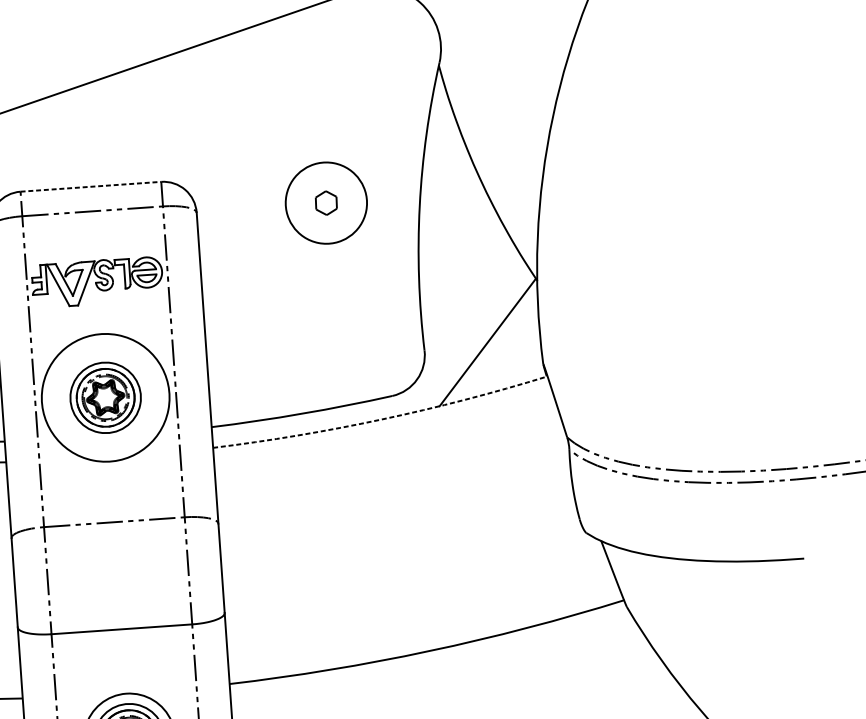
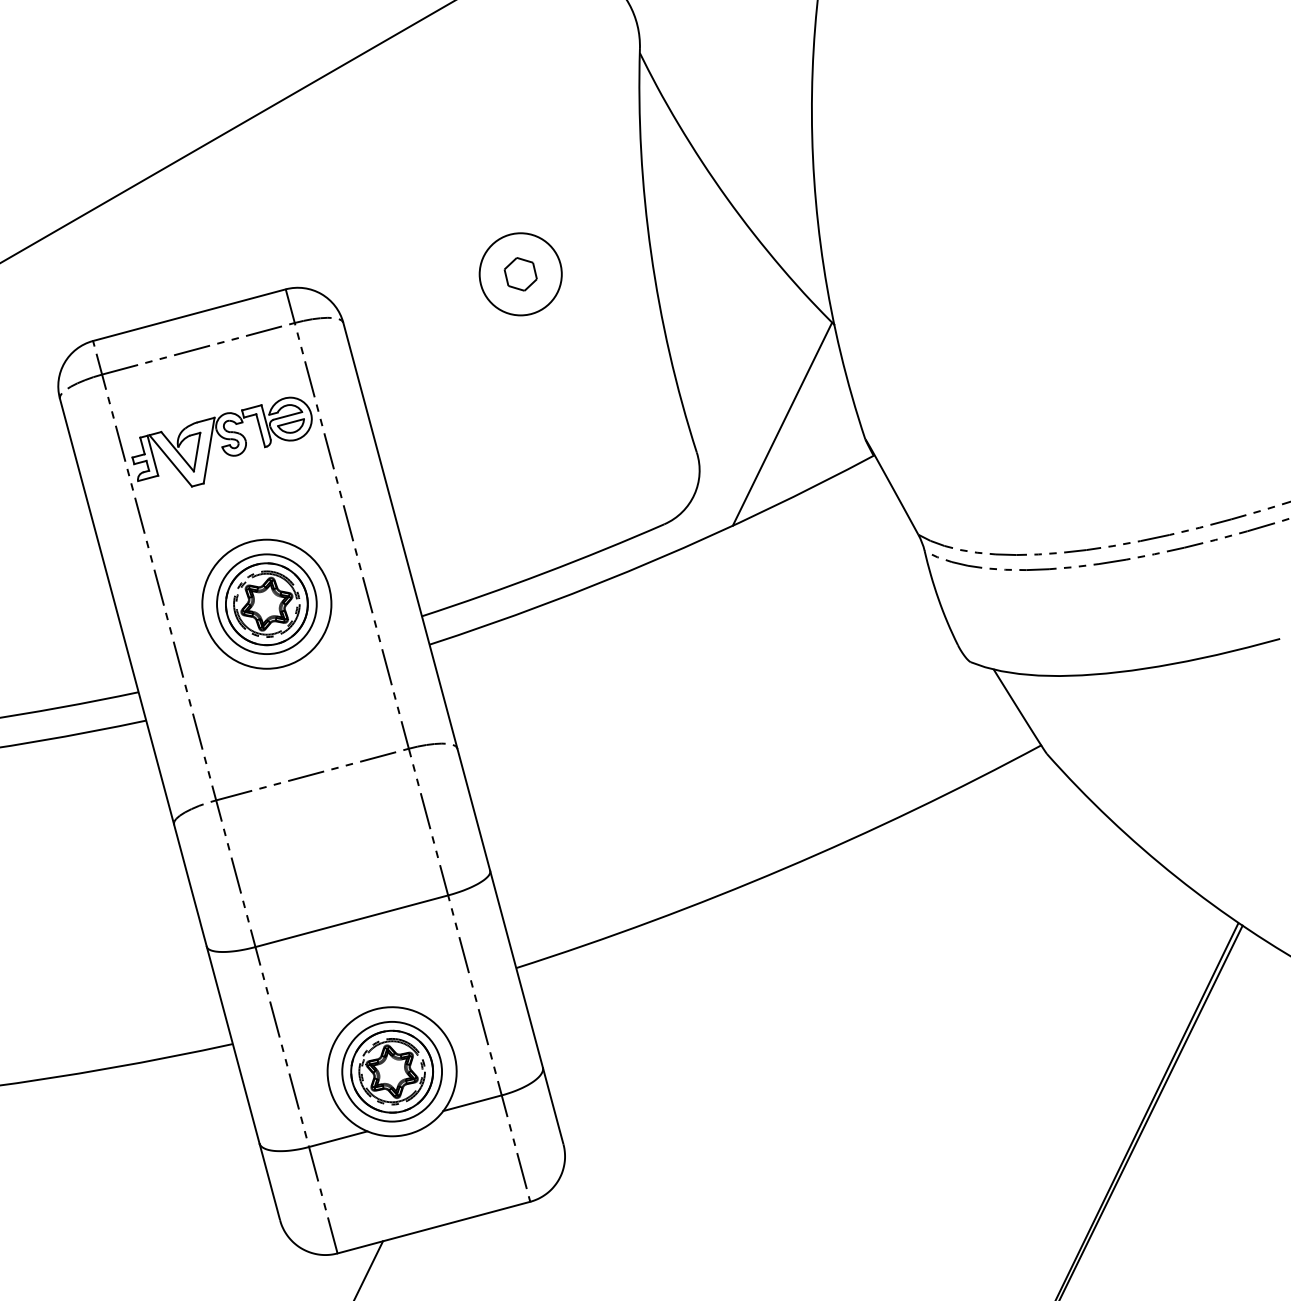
line: (90, 187) -> (189, 315), dashed -> solid
circle: (326, 203) -> (520, 274), size x0.71
circle: (105, 397) -> (266, 603), size x0.71
arc: (382, 419) -> (656, 559), dashed -> solid

